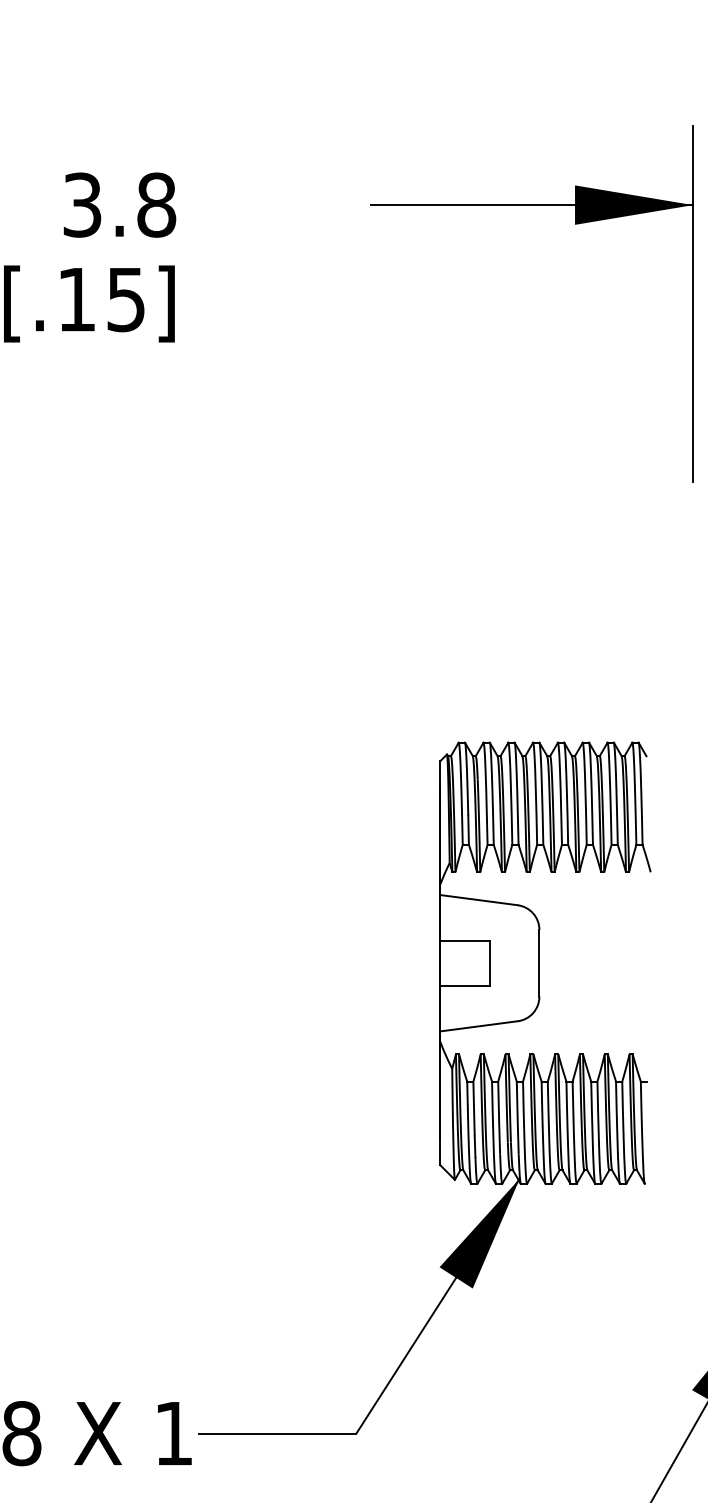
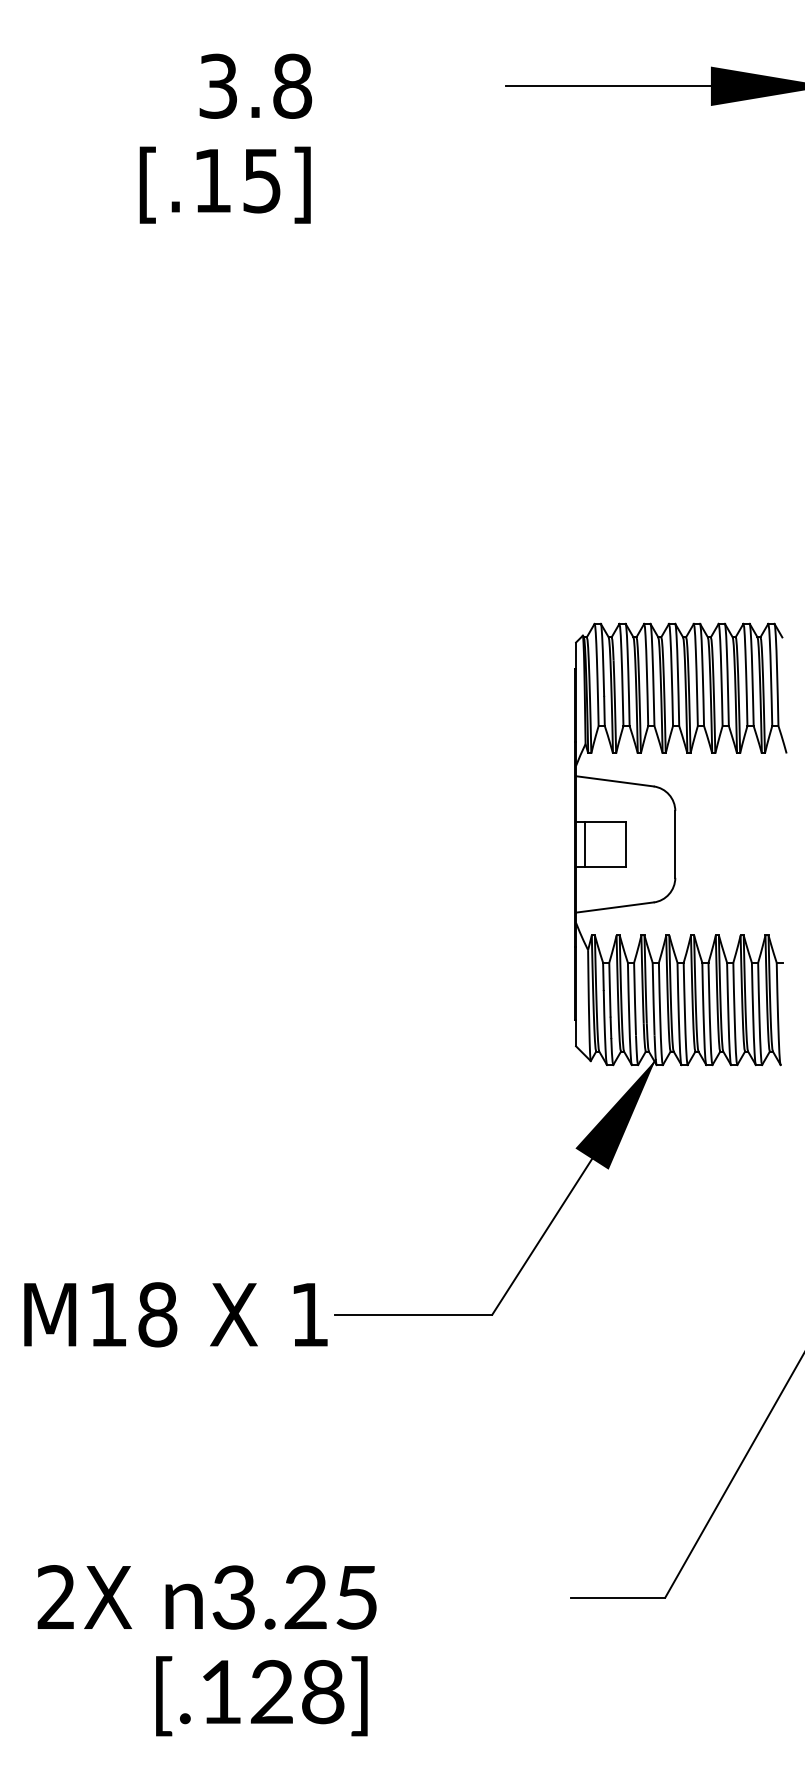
line: (449, 963) -> (585, 844), added

